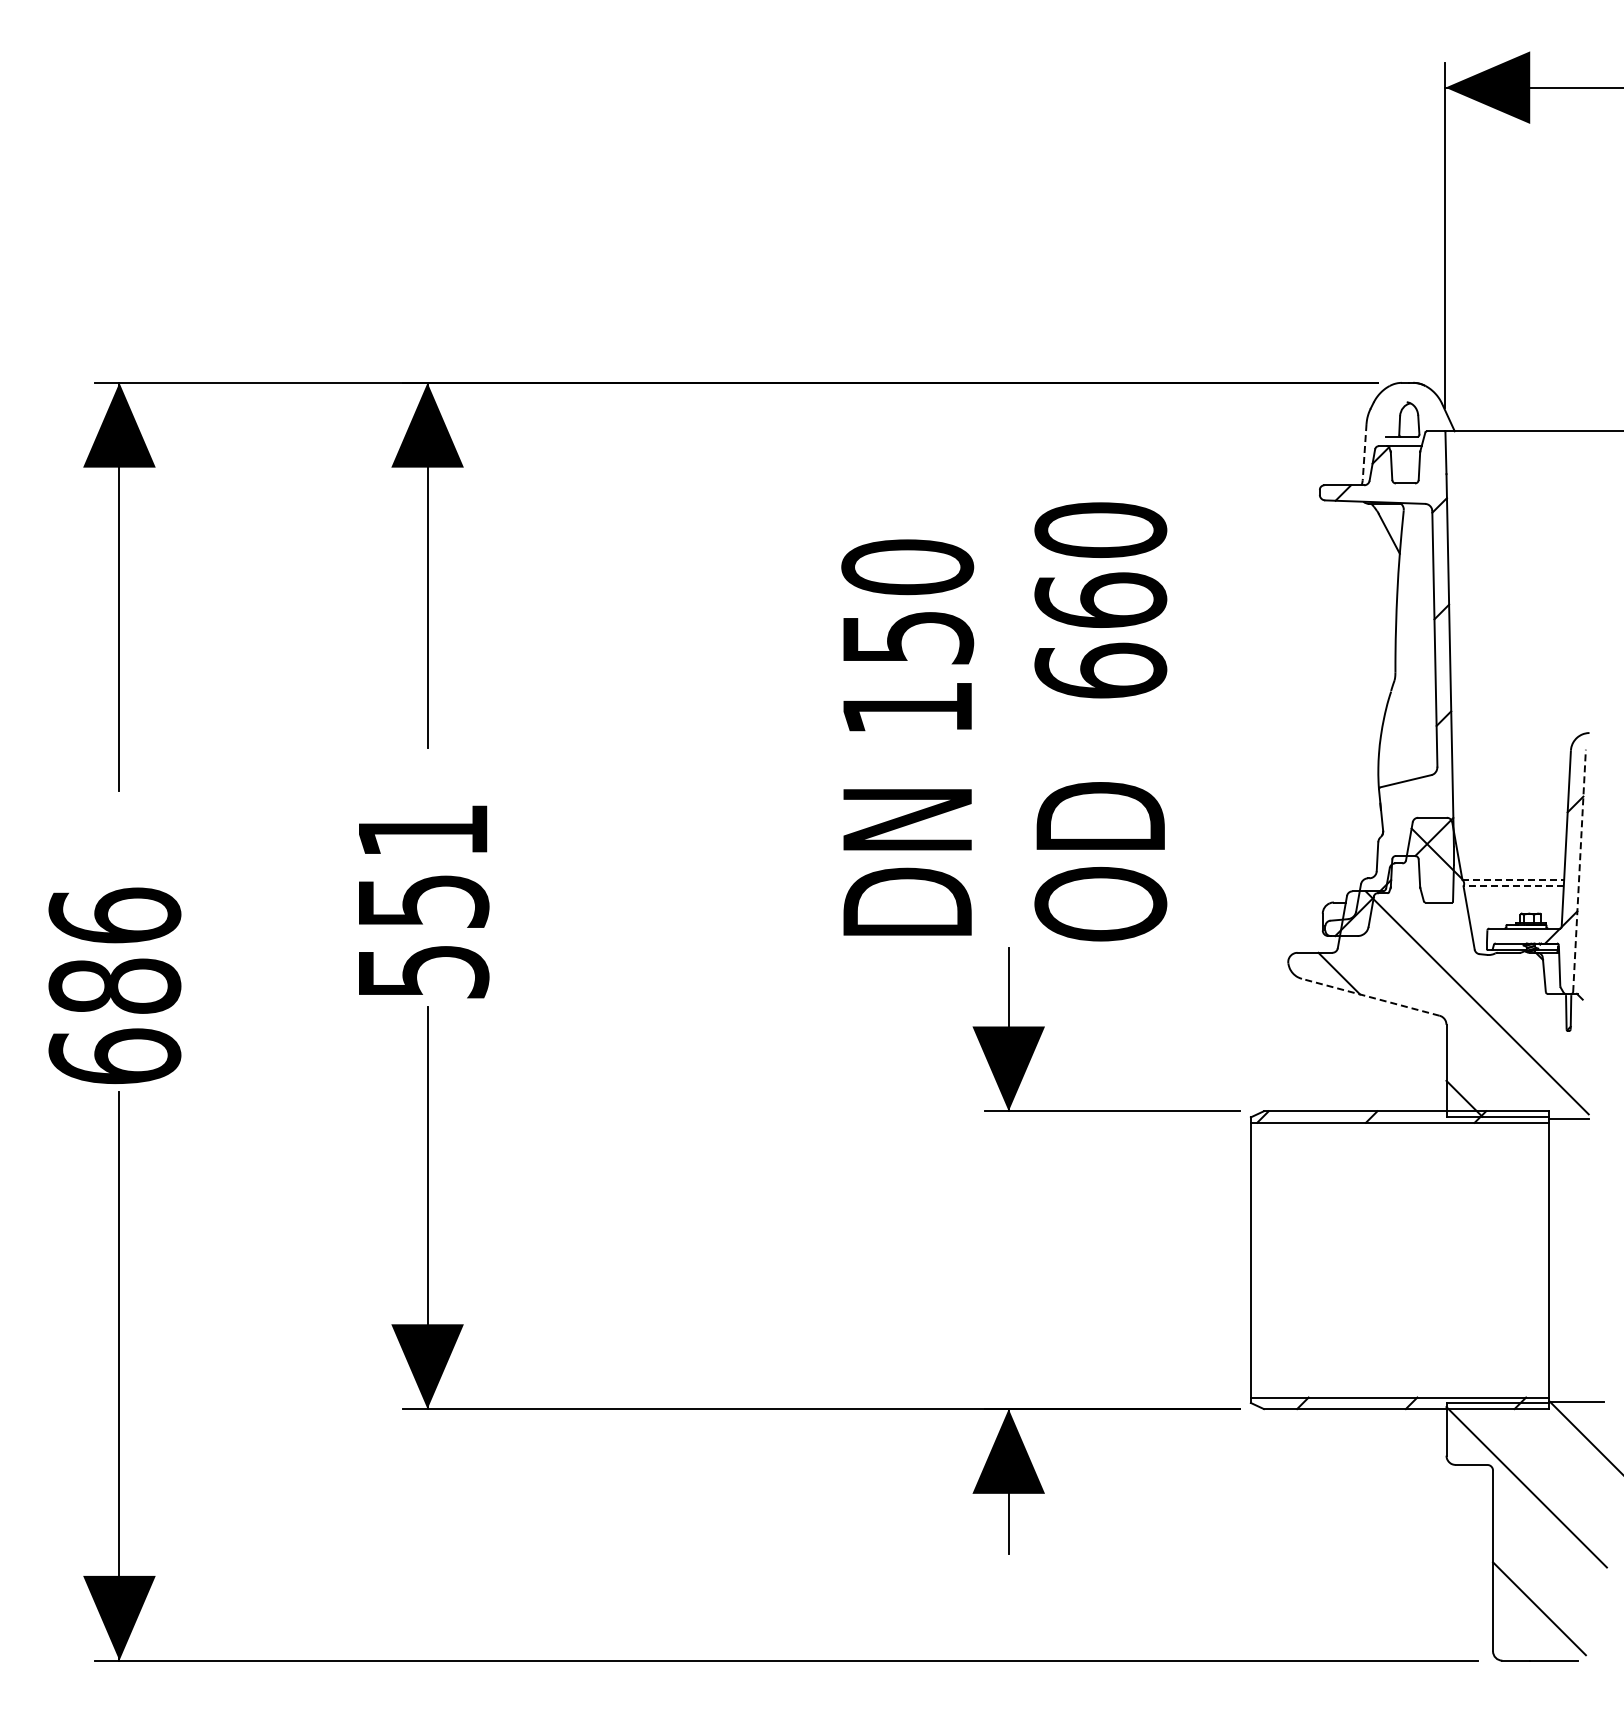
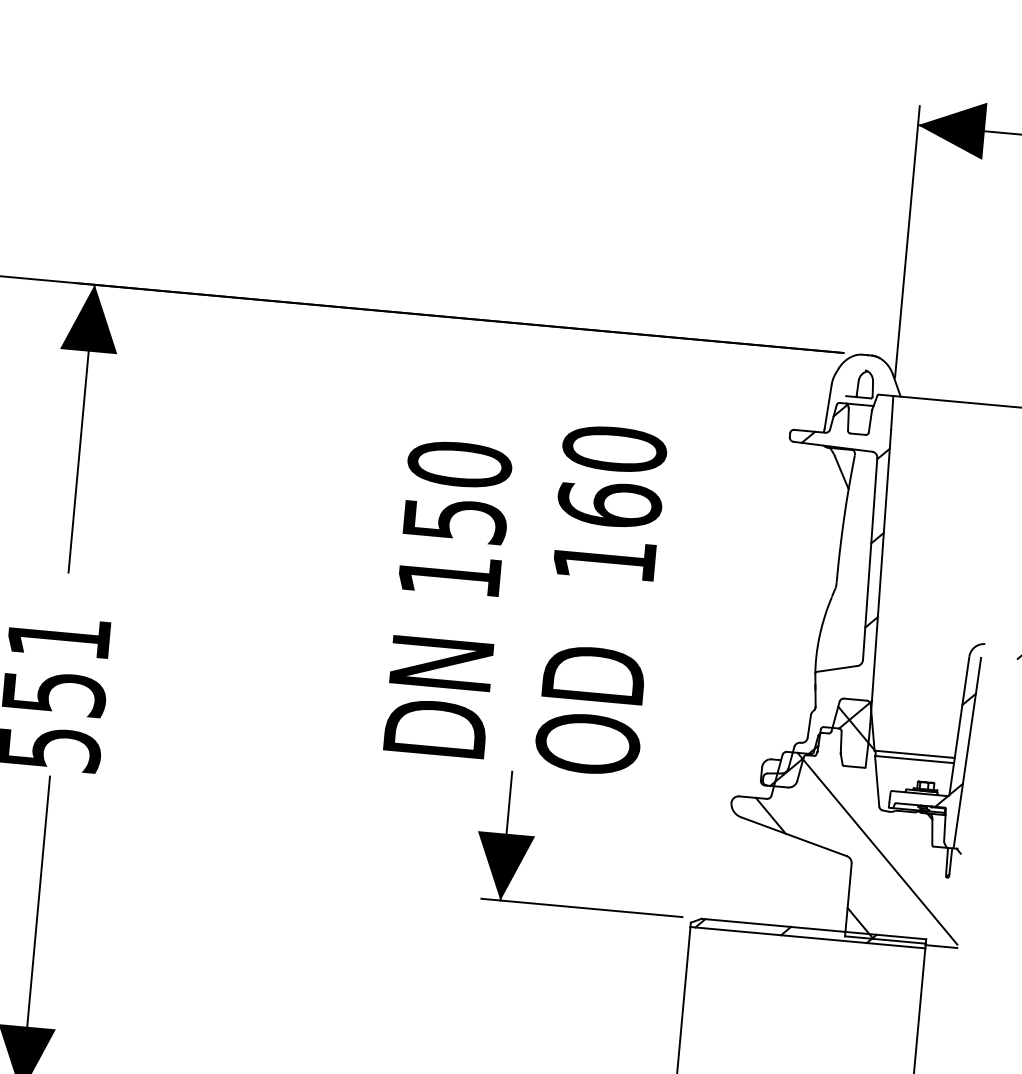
line: (1364, 452) -> (828, 406), dashed -> solid
text: (1100, 670) -> (604, 559), 660 -> 160
line: (1579, 871) -> (967, 752), dashed -> solid
line: (1513, 879) -> (914, 754), dashed -> solid
line: (1513, 886) -> (914, 759), dashed -> solid
line: (1370, 997) -> (793, 836), dashed -> solid

